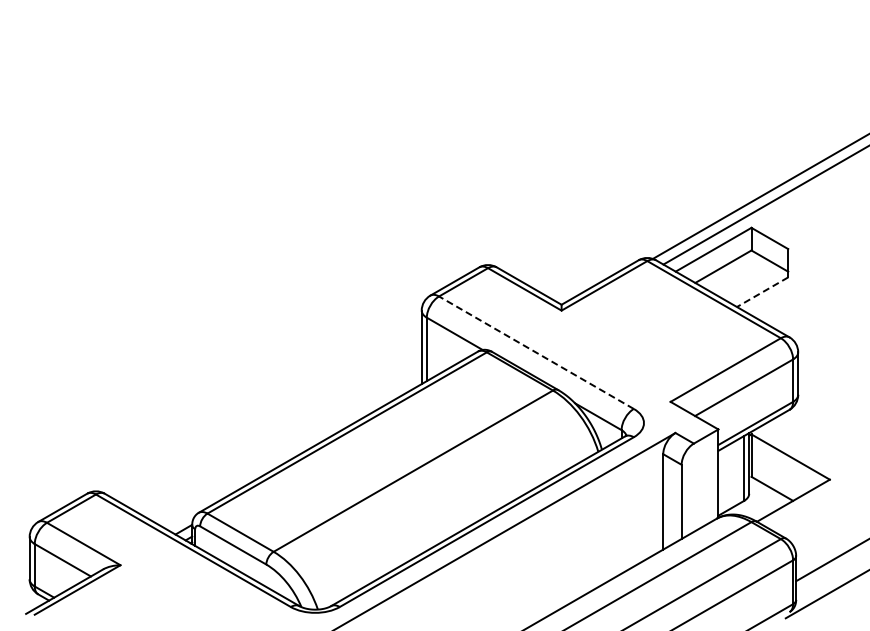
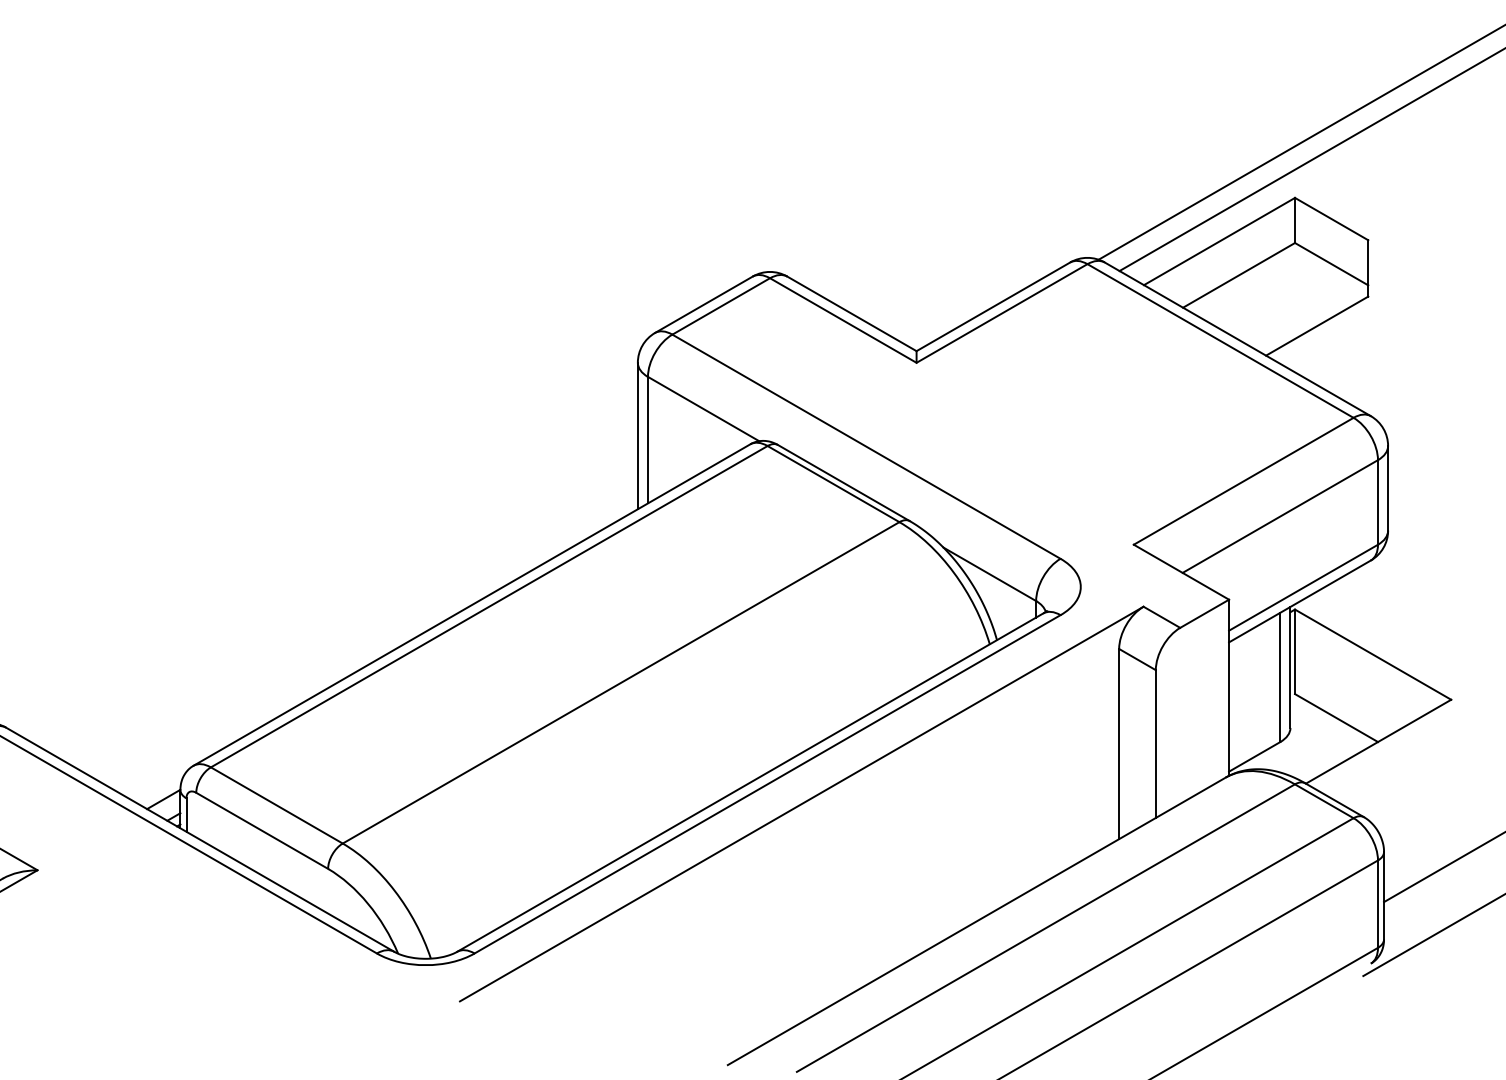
line: (762, 292) -> (1316, 326), dashed -> solid
line: (536, 352) -> (866, 446), dashed -> solid

